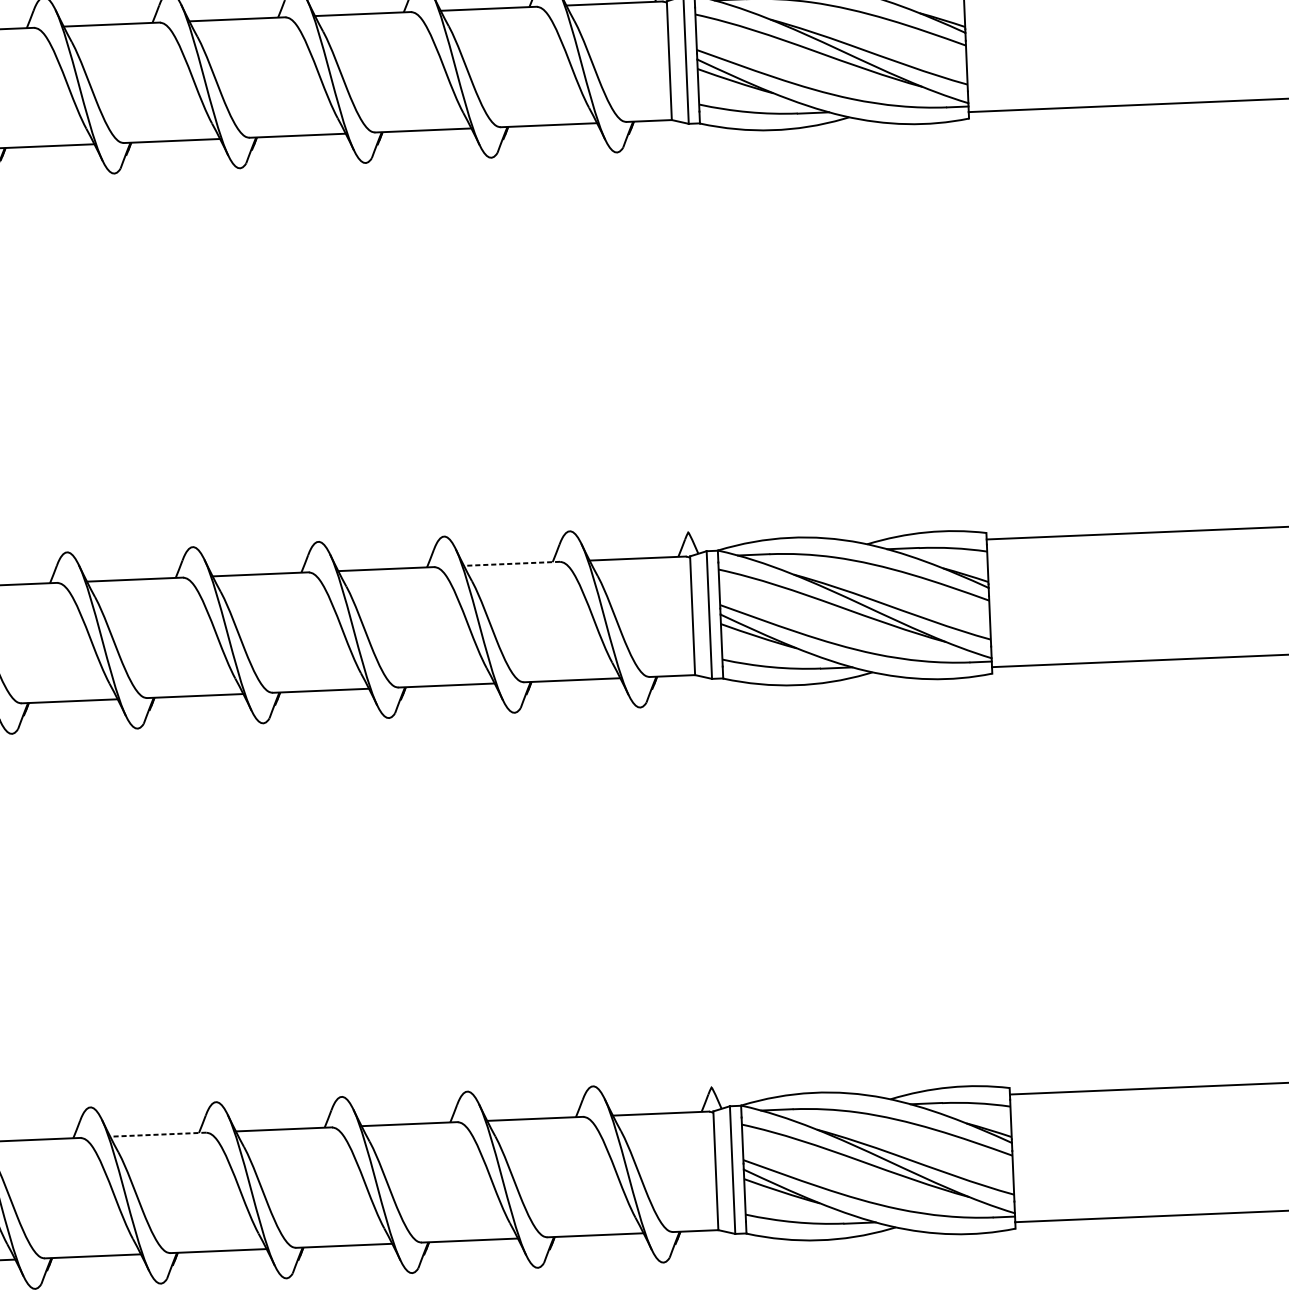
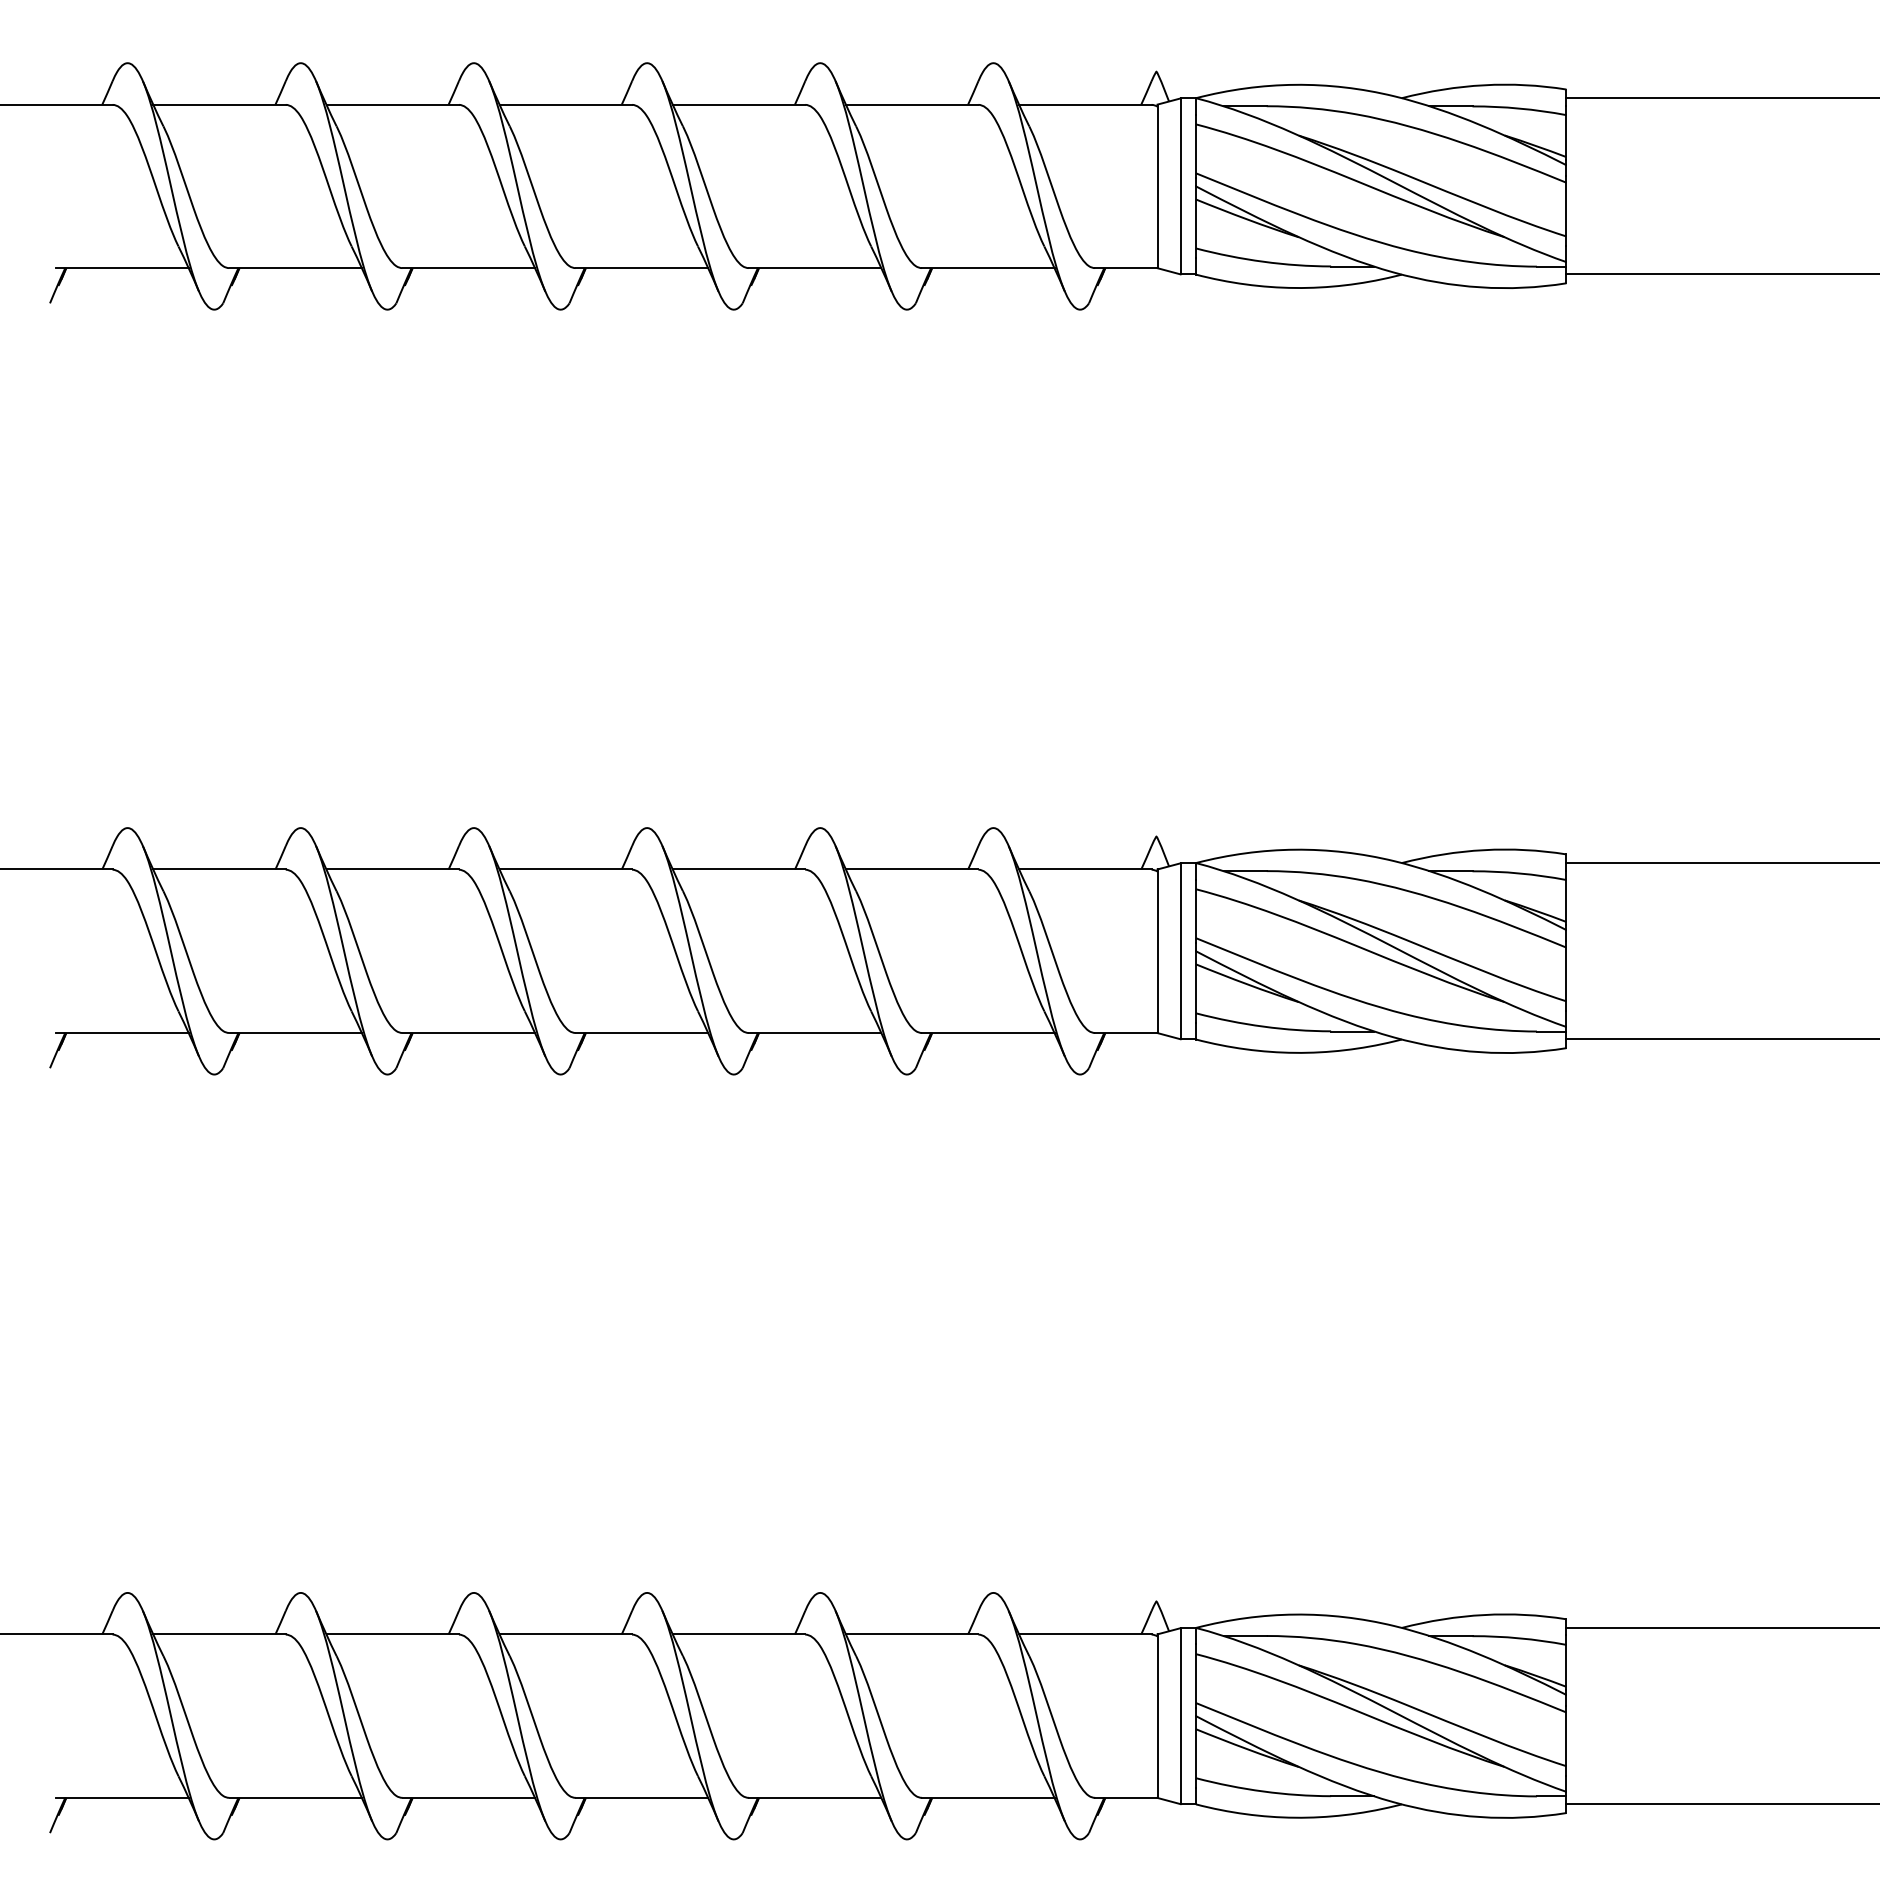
line: (511, 563) -> (911, 869), dashed -> solid
line: (158, 1134) -> (392, 1634), dashed -> solid

